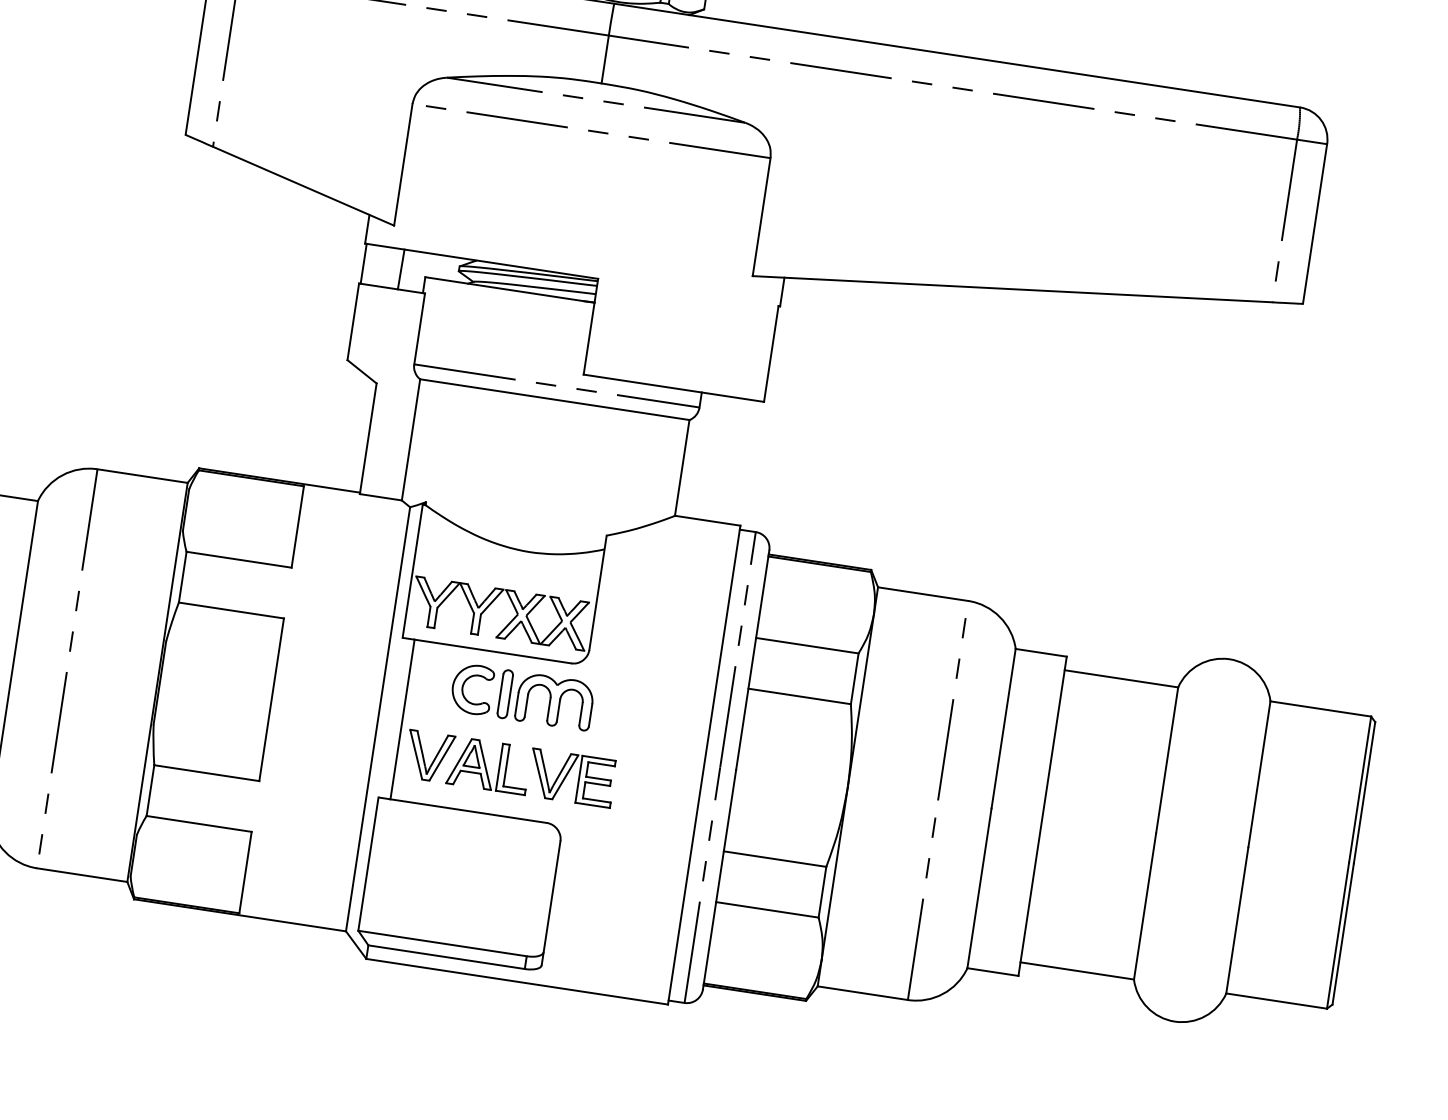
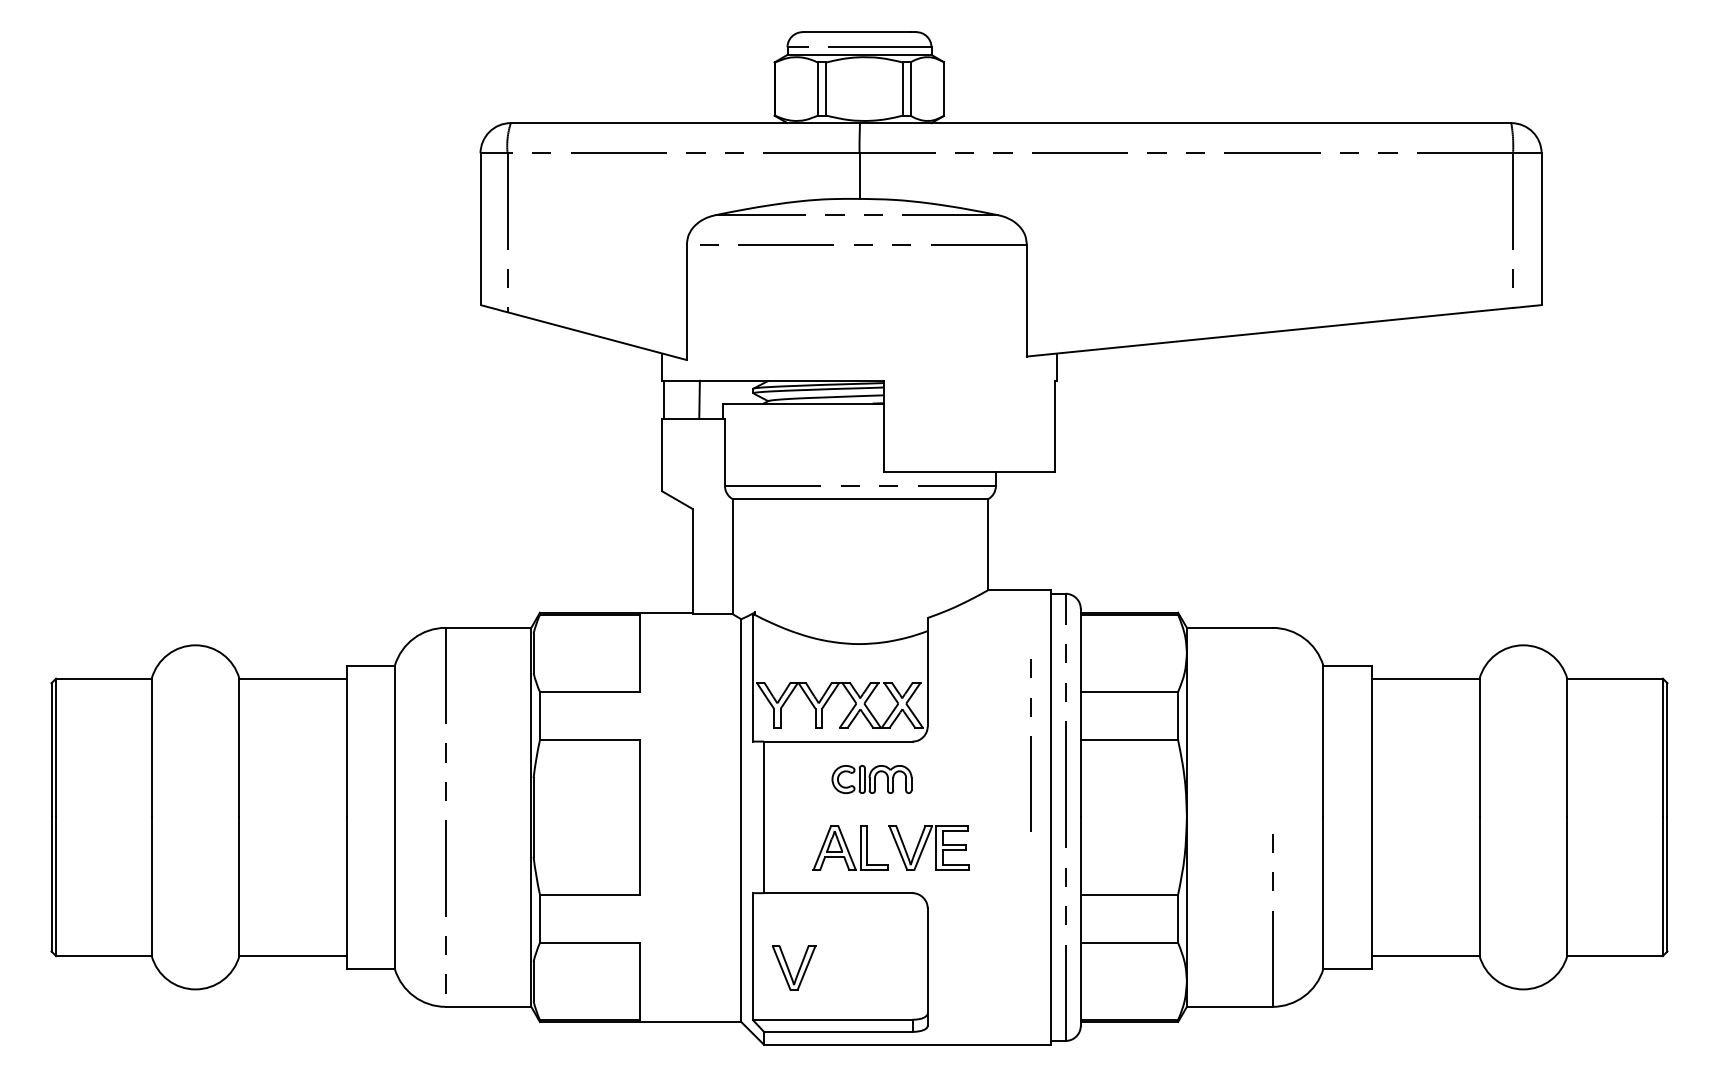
part: (521, 696) -> (871, 779), size x0.6
line: (951, 708) -> (1030, 745), moved
part: (429, 756) -> (794, 967), moved

